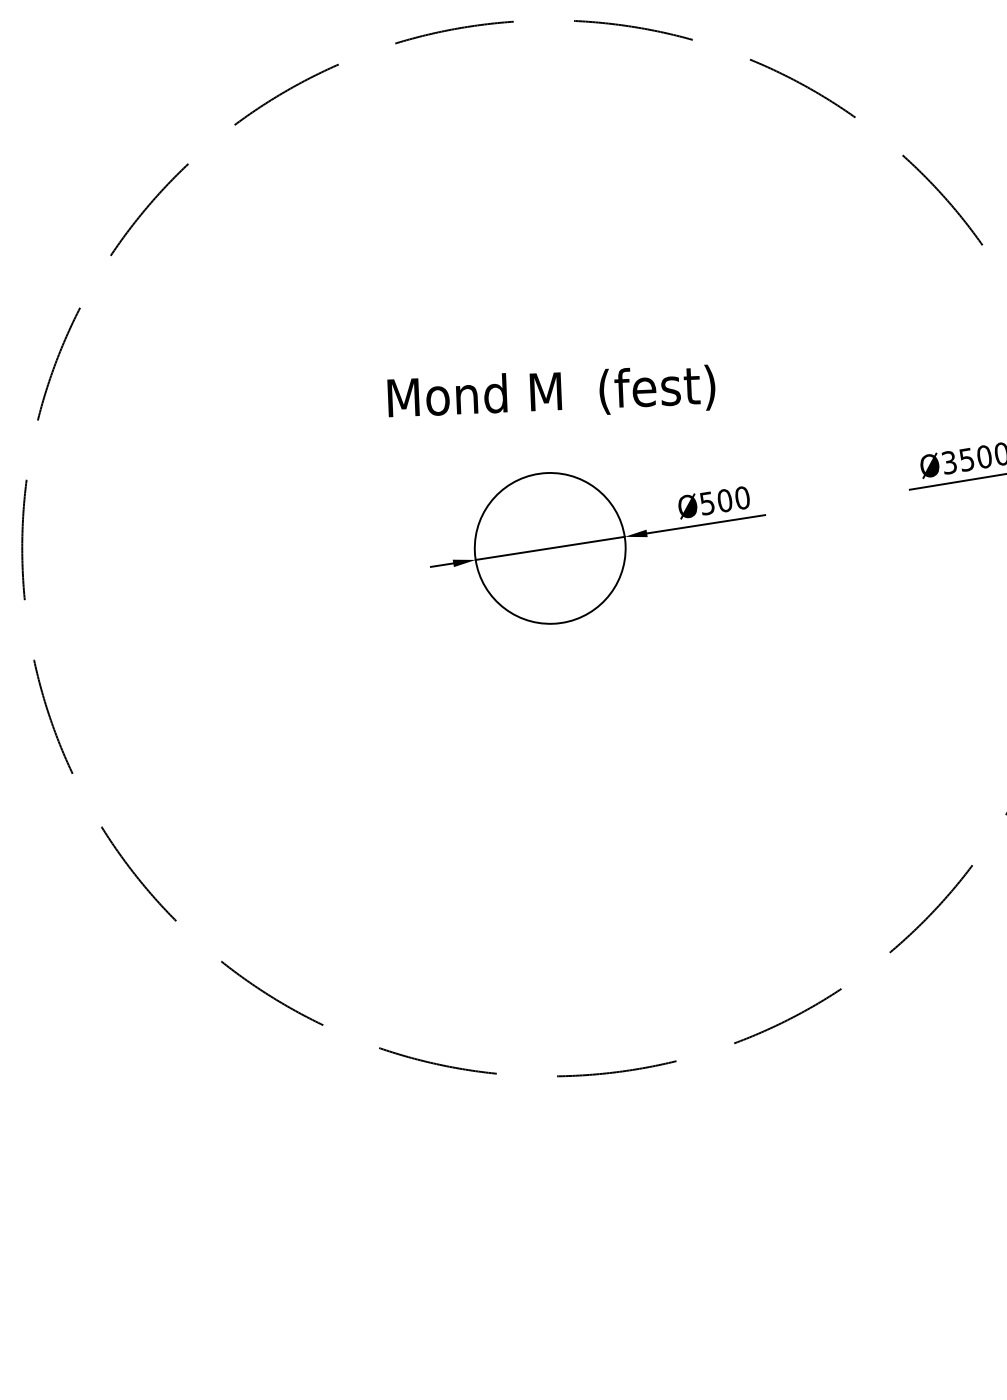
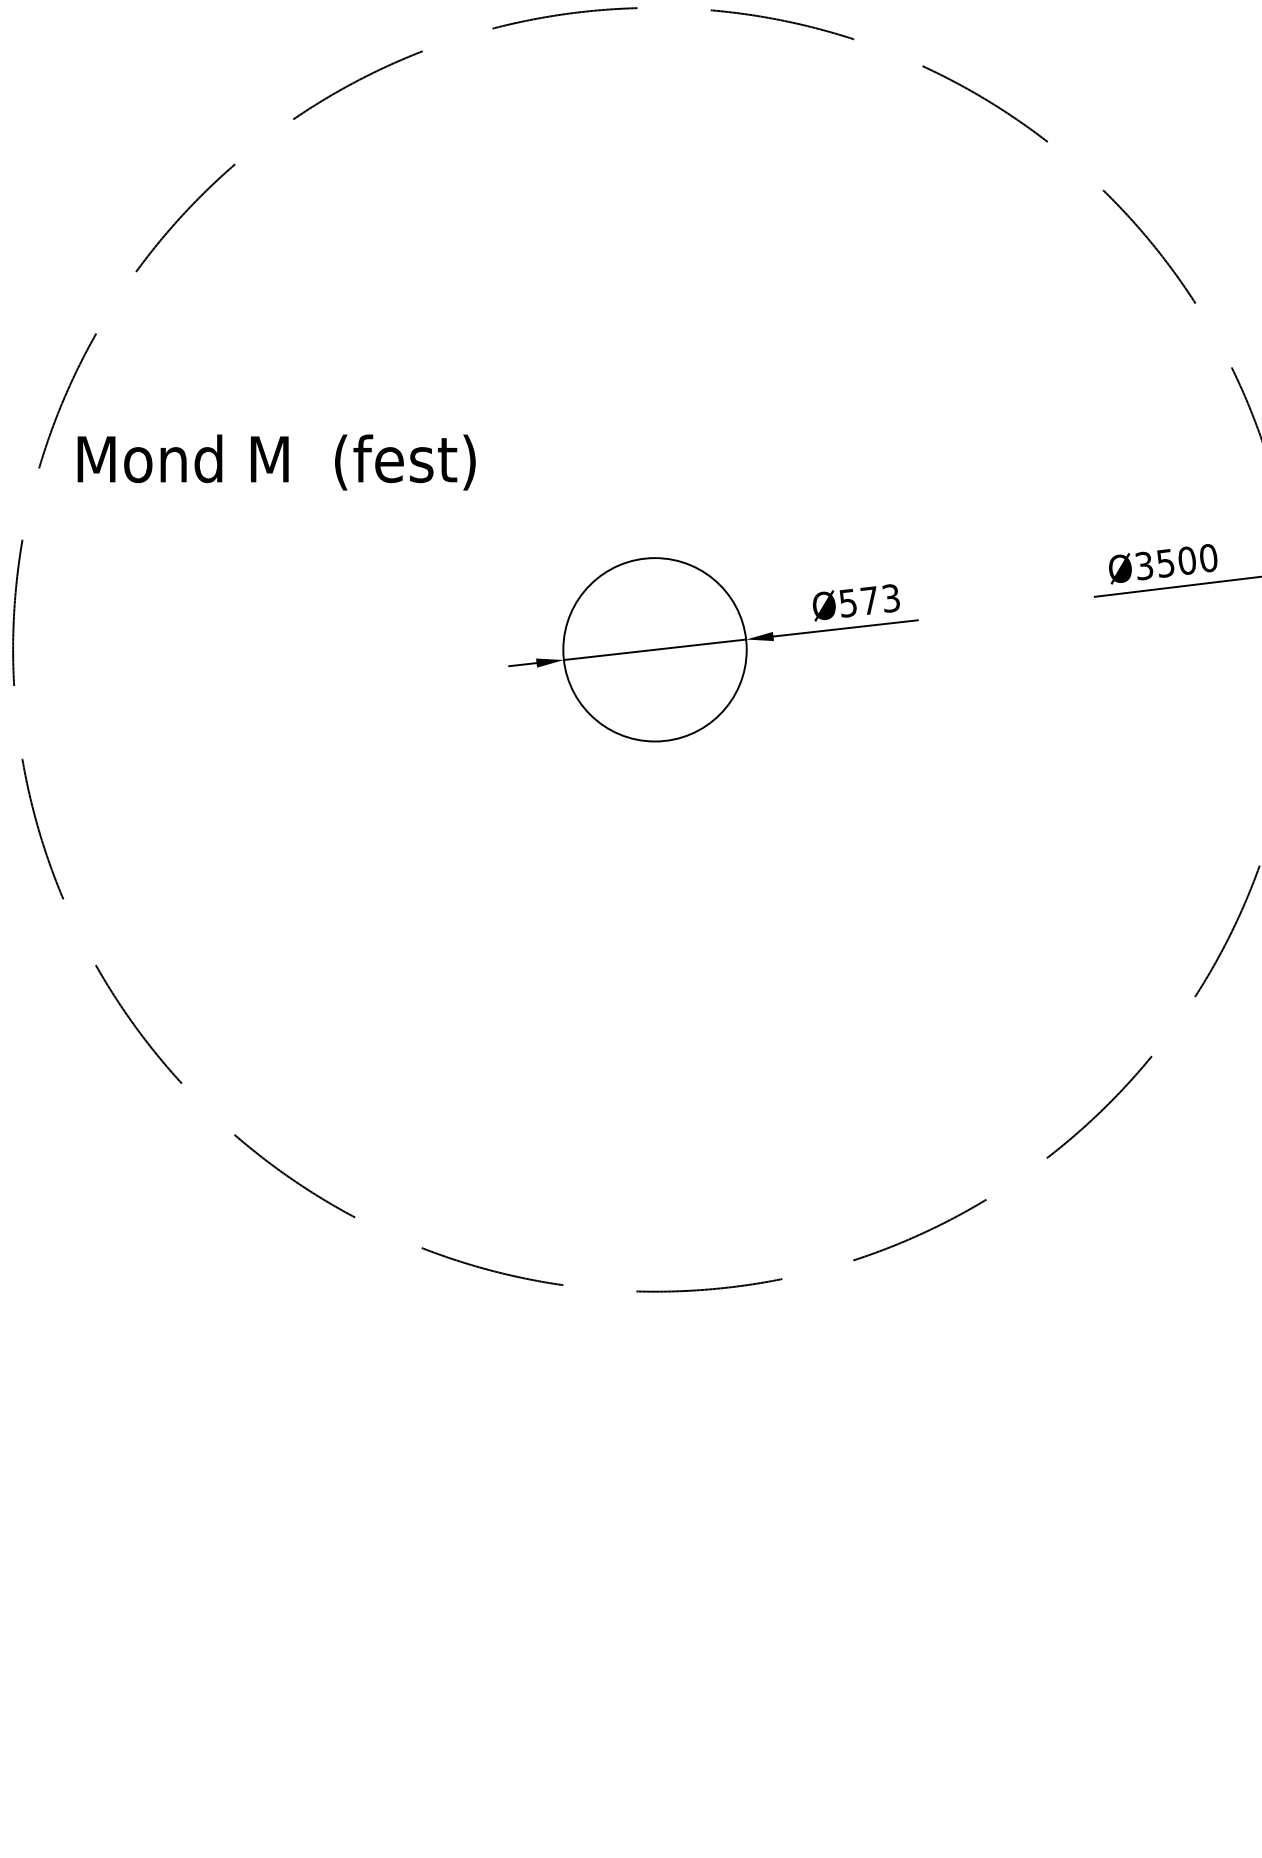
text: (551, 394) -> (276, 462), moved
text: (732, 499) -> (879, 599), Ø500 -> Ø573

